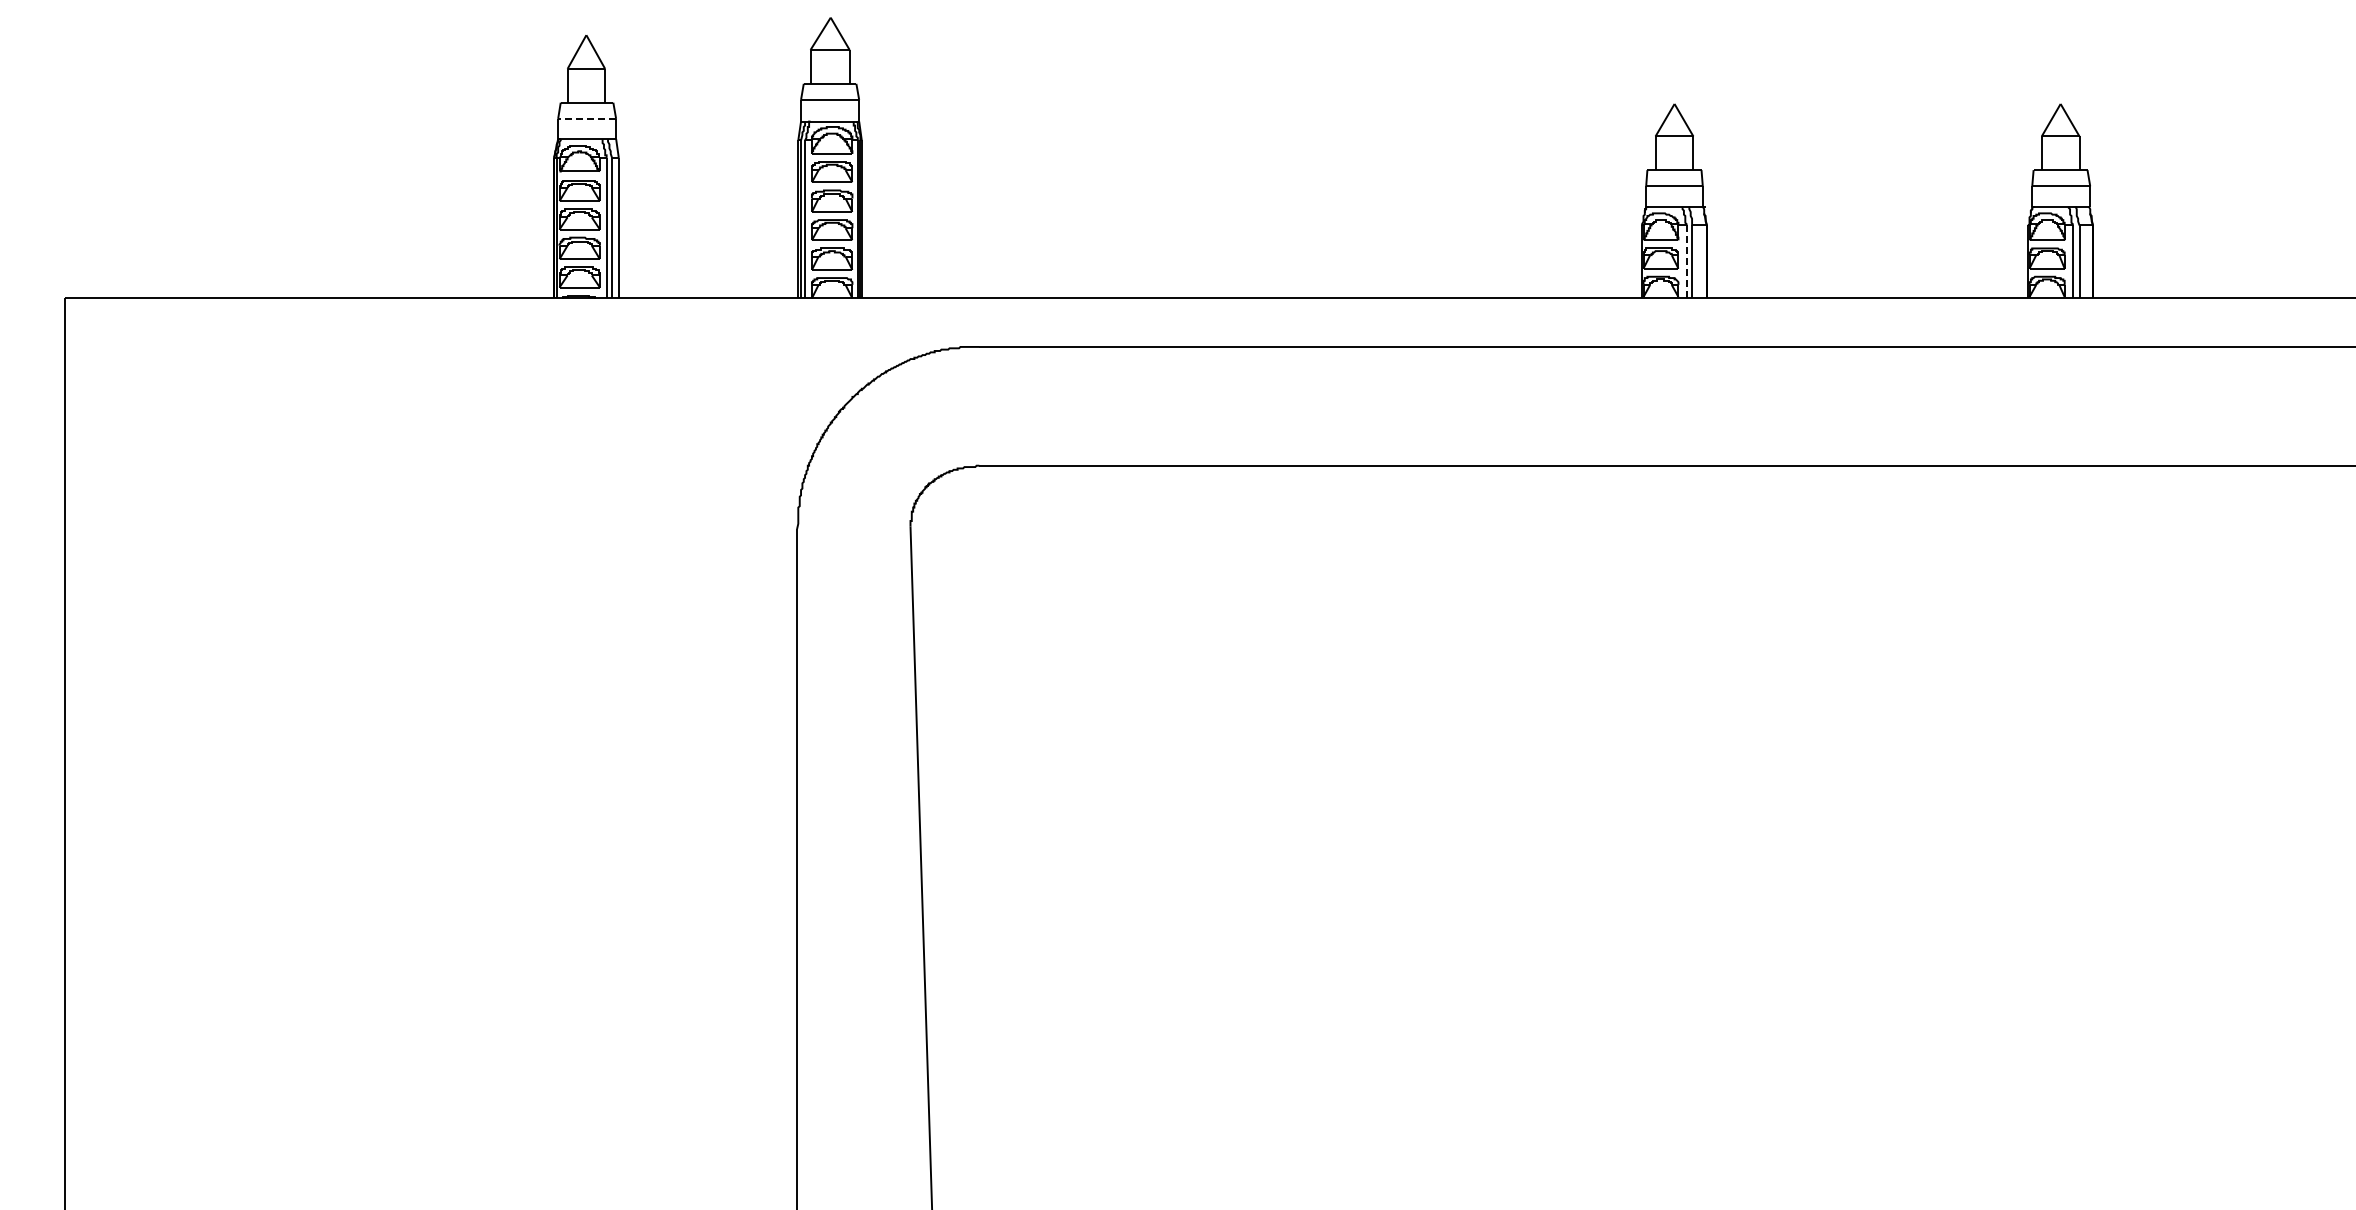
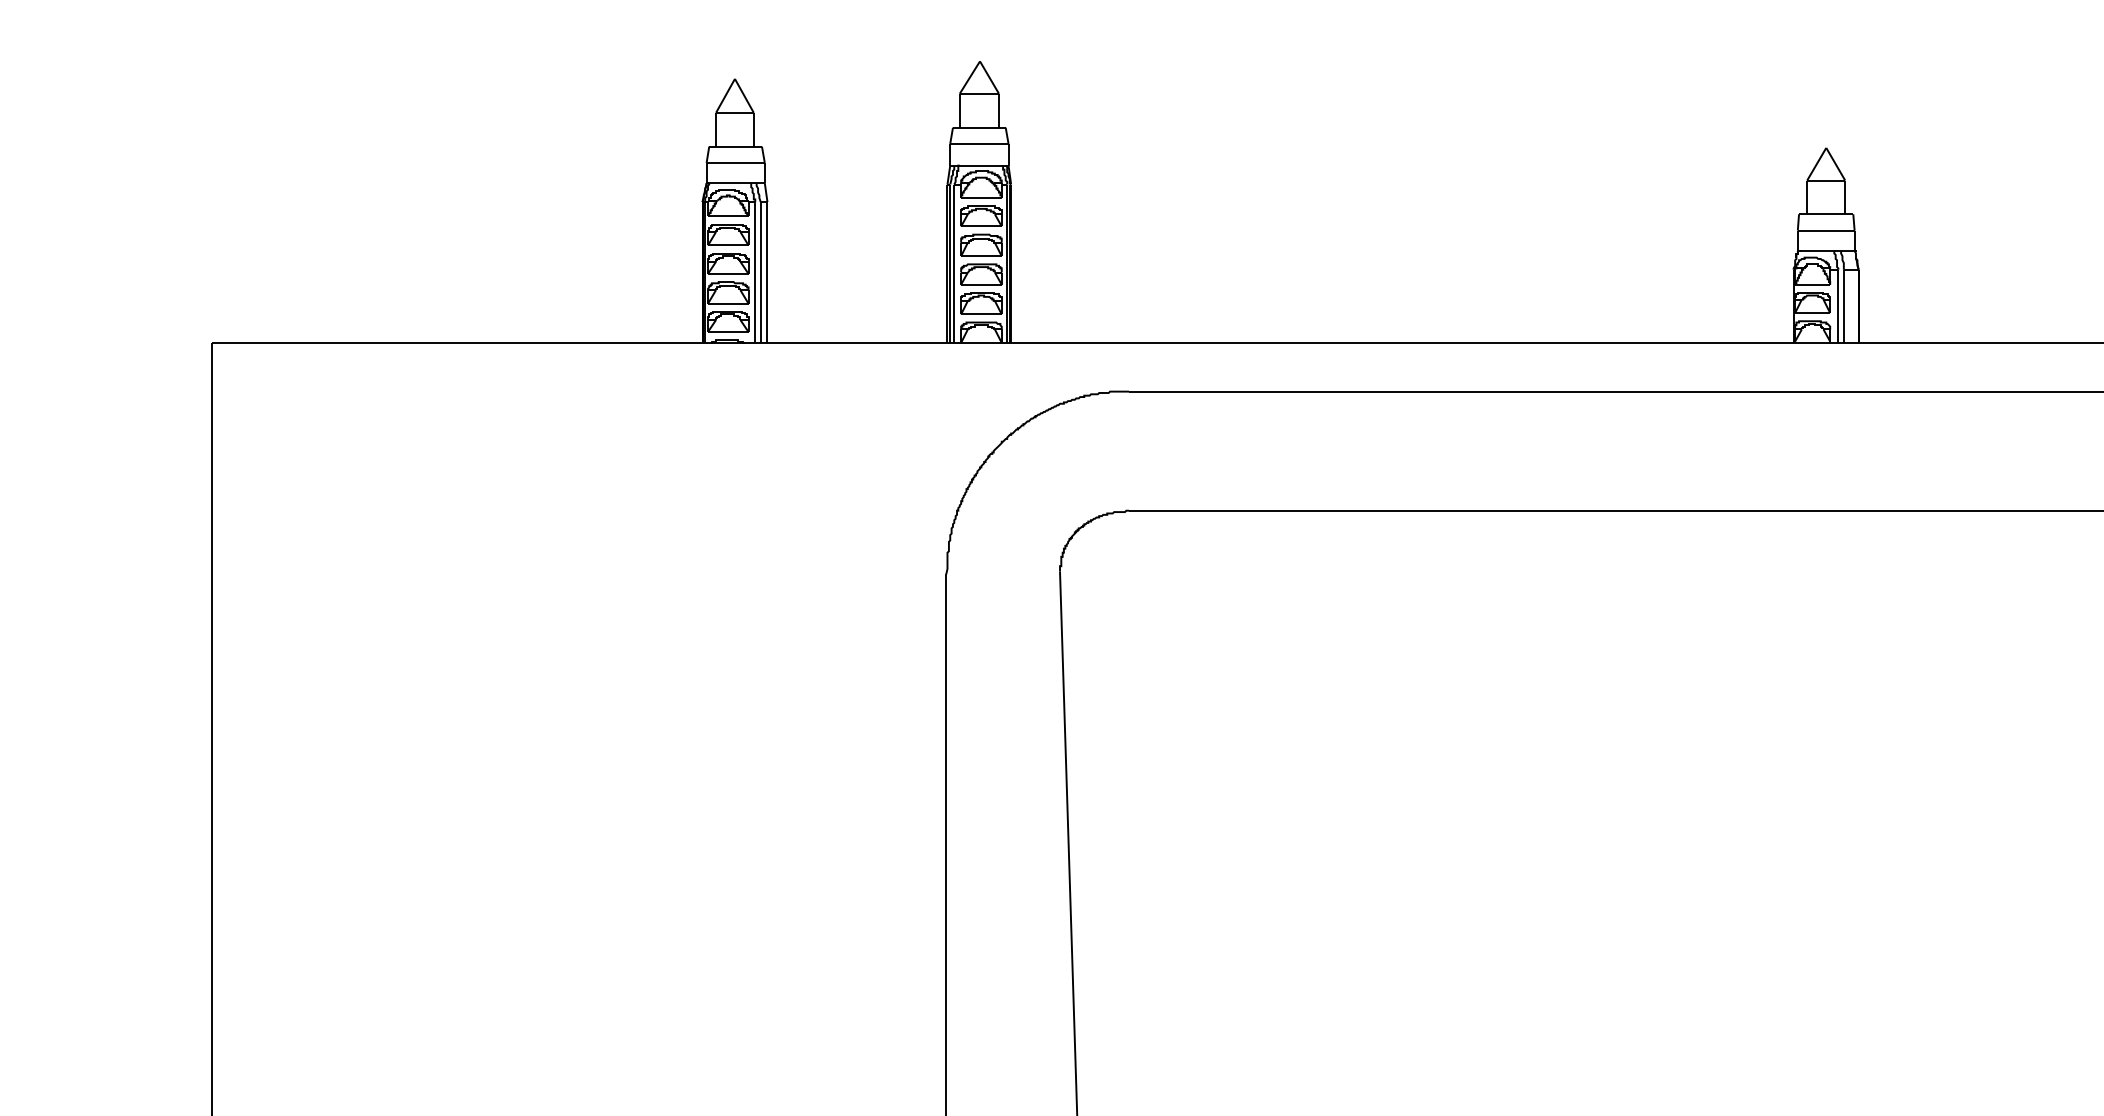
line: (586, 118) -> (735, 162), dashed -> solid
line: (1686, 262) -> (1838, 306), dashed -> solid

